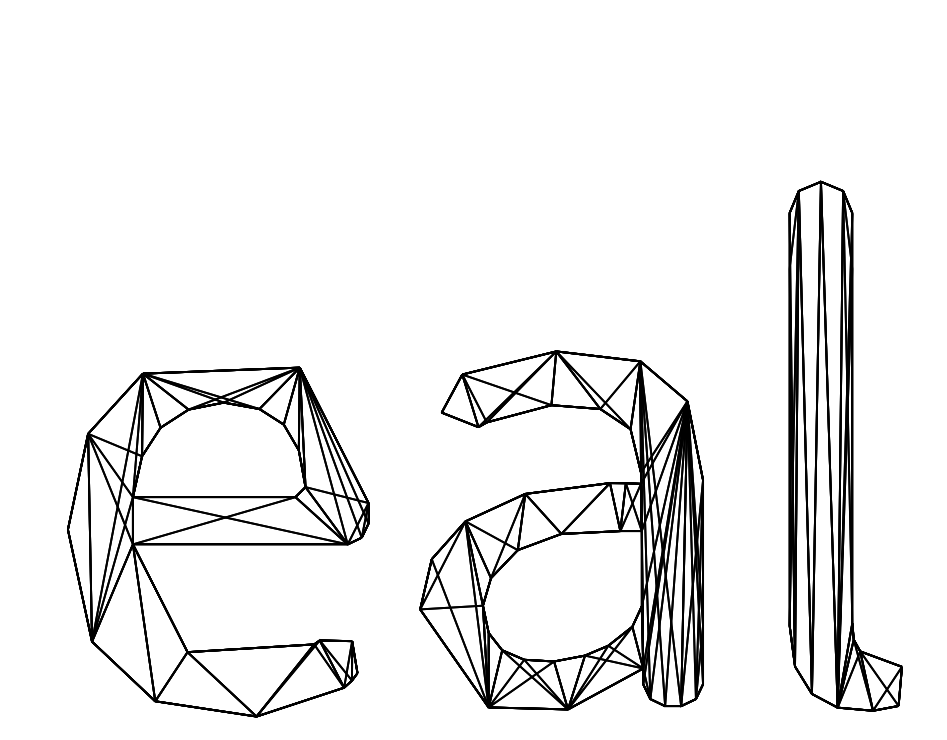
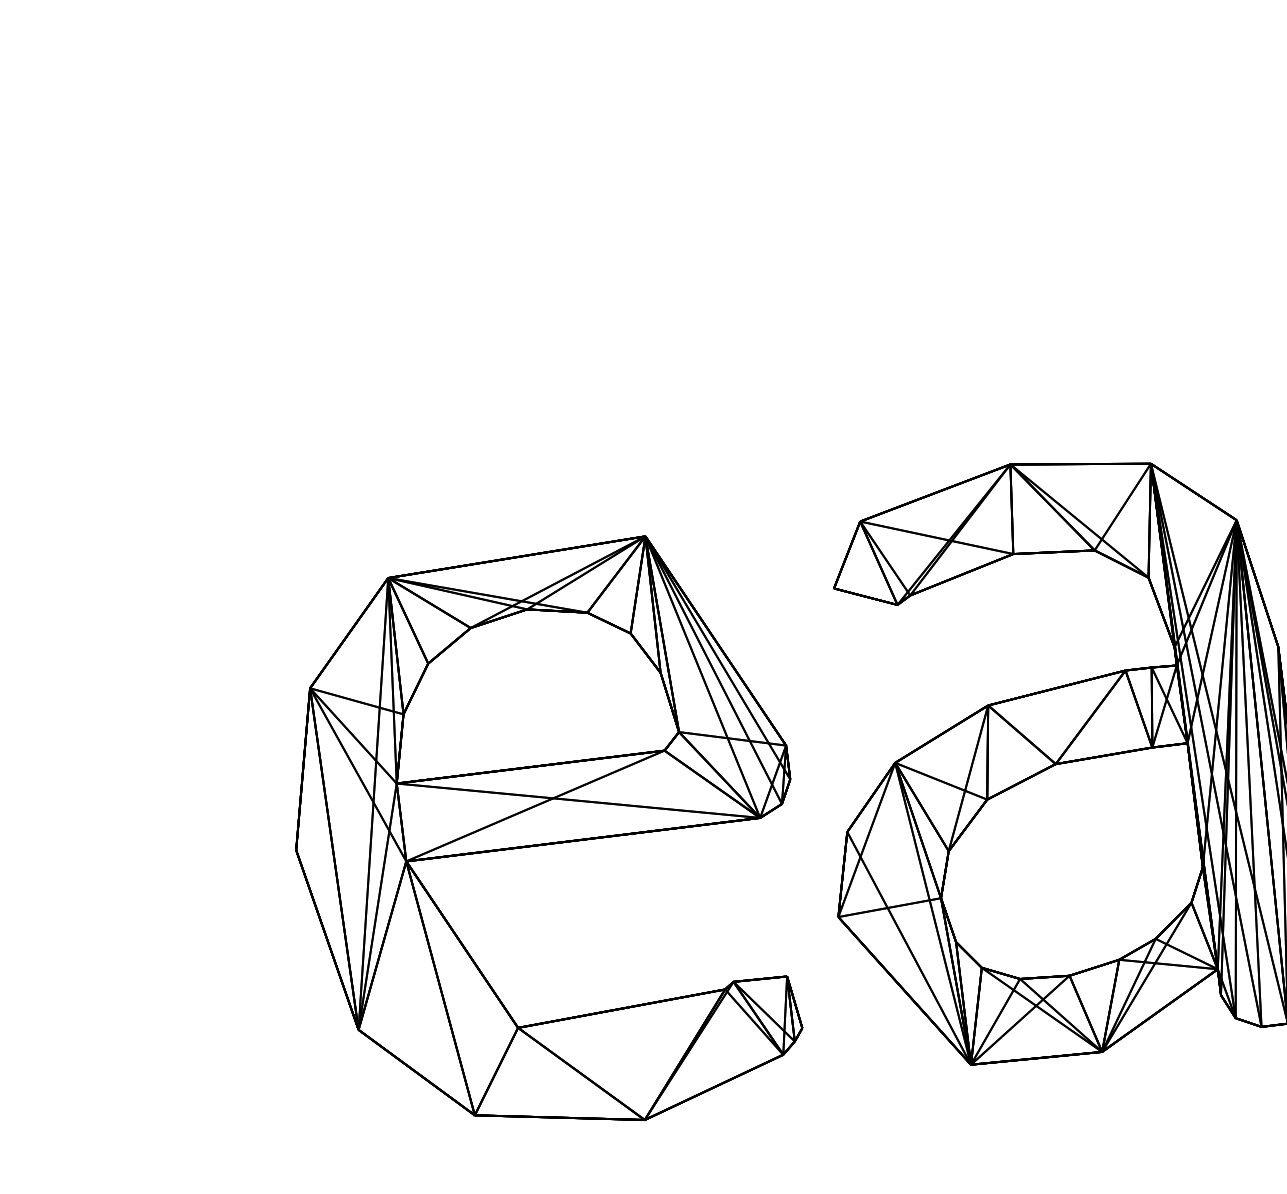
part: (218, 541) -> (546, 839), moved

